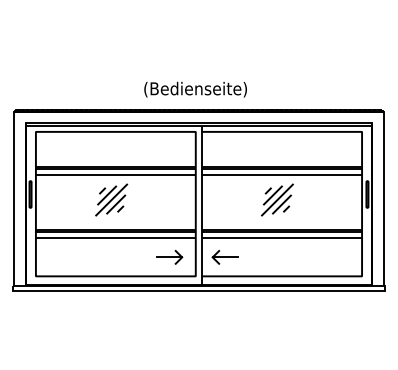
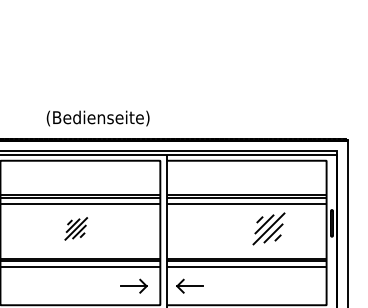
text: (195, 89) -> (98, 118), moved
part: (111, 199) -> (76, 228), size x0.7
part: (277, 199) -> (269, 228), moved

